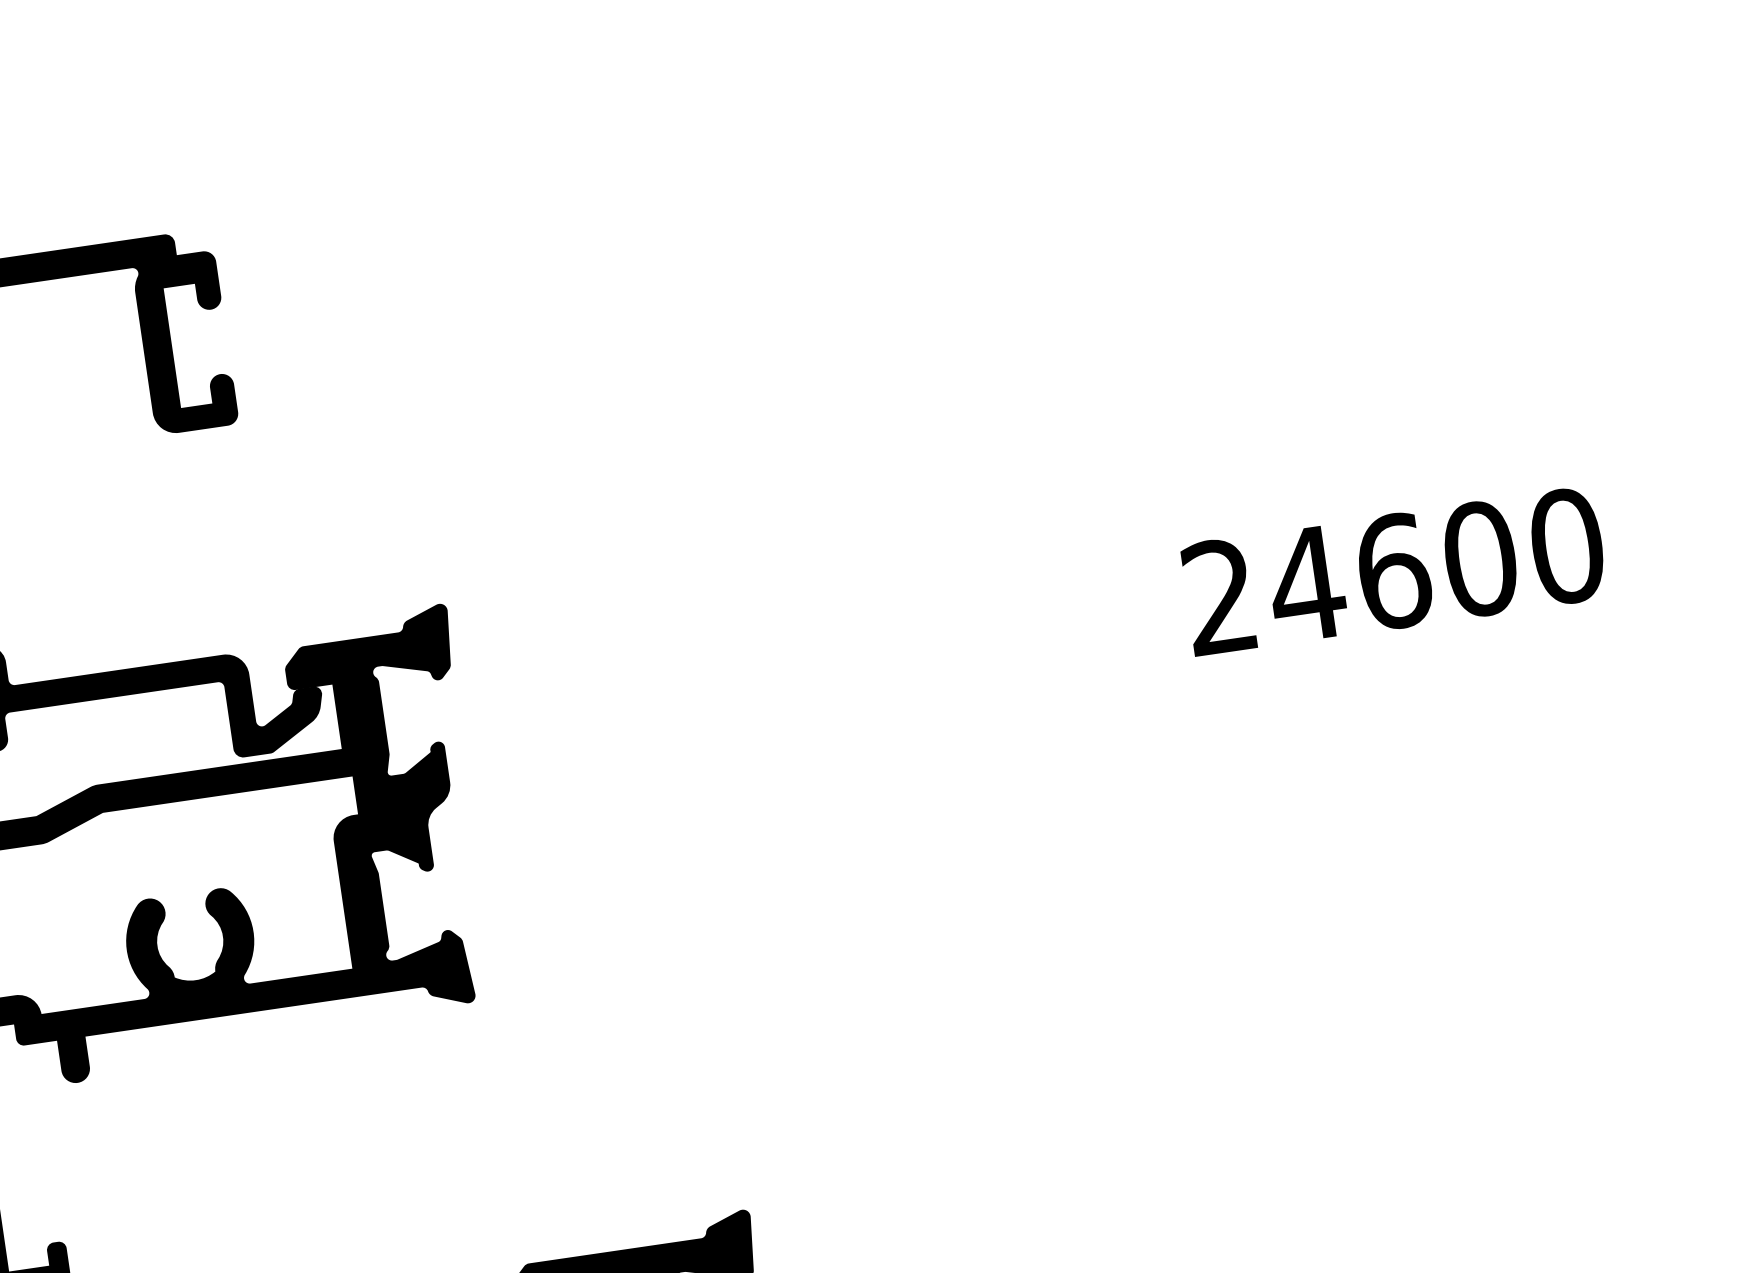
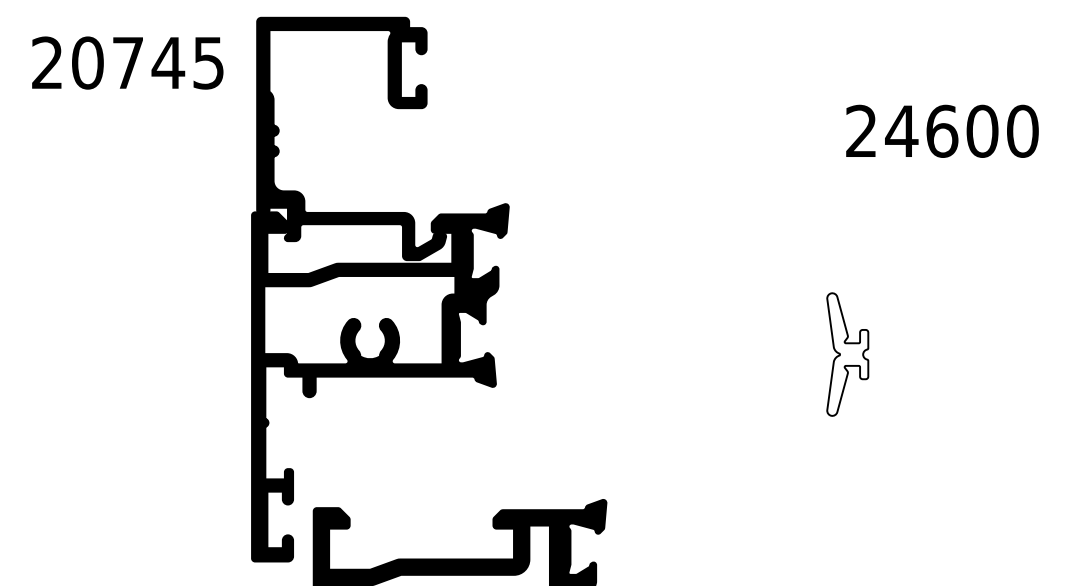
text: (1394, 569) -> (942, 130), moved
part: (1221, 821) -> (847, 354), added

